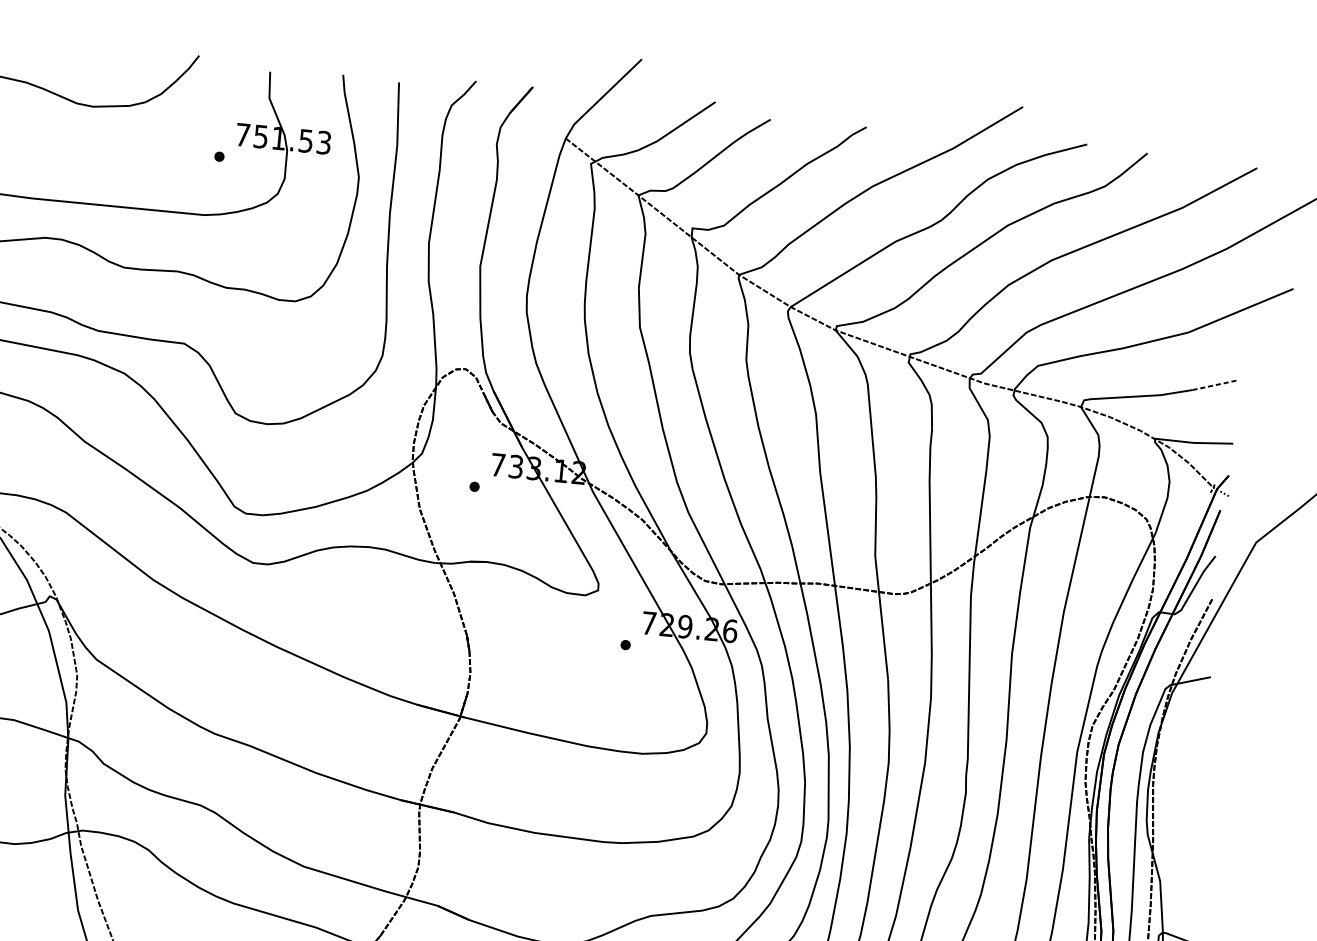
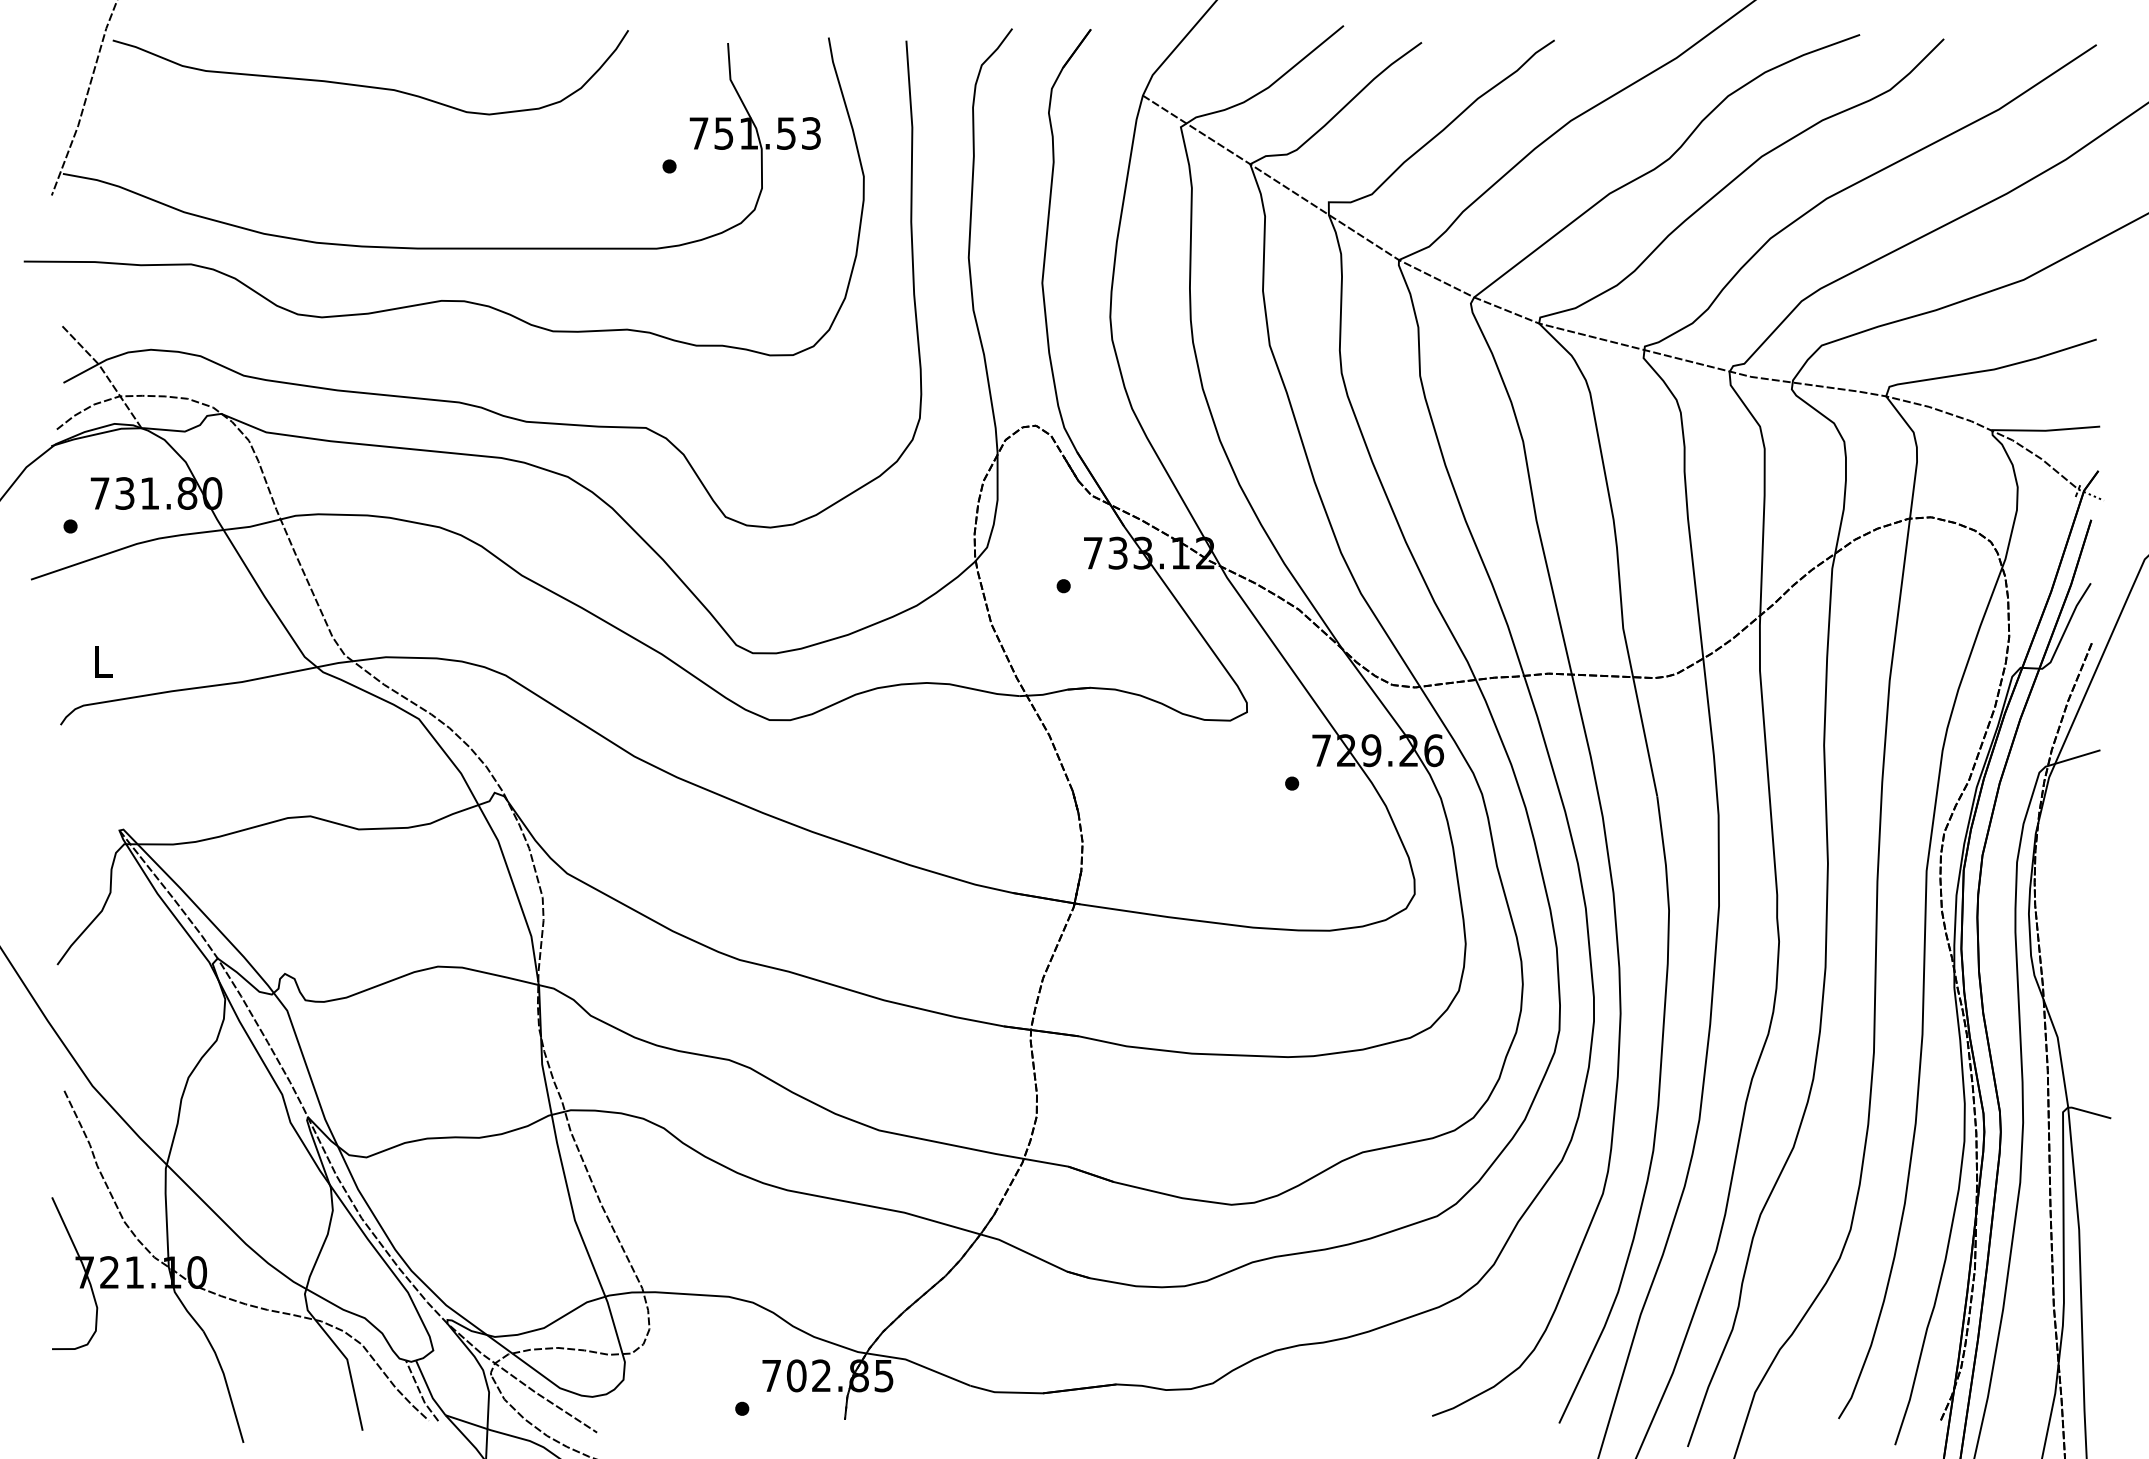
line: (1215, 385) -> (2067, 348), dashed -> solid

